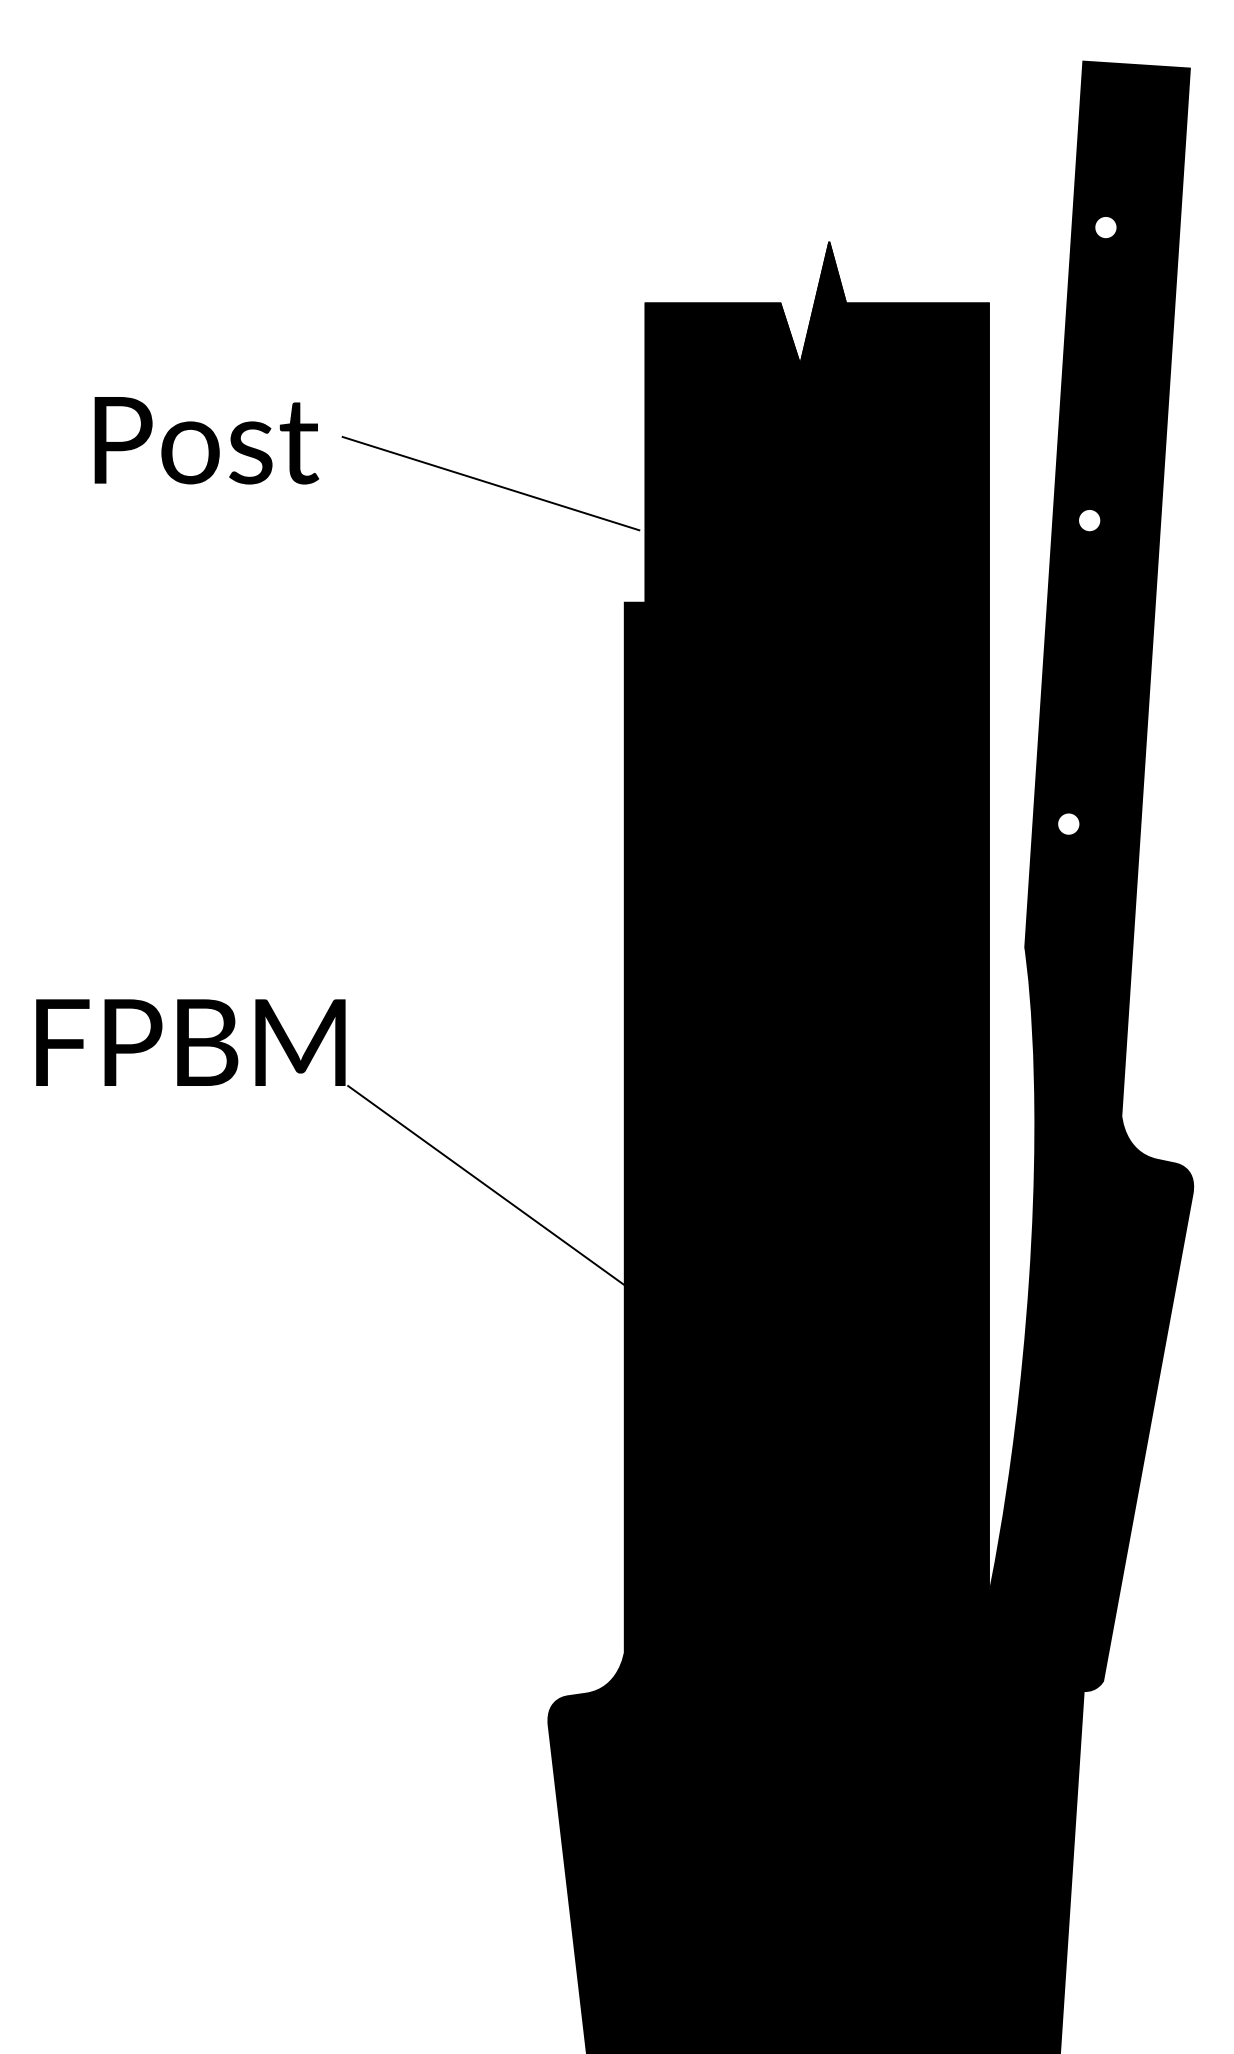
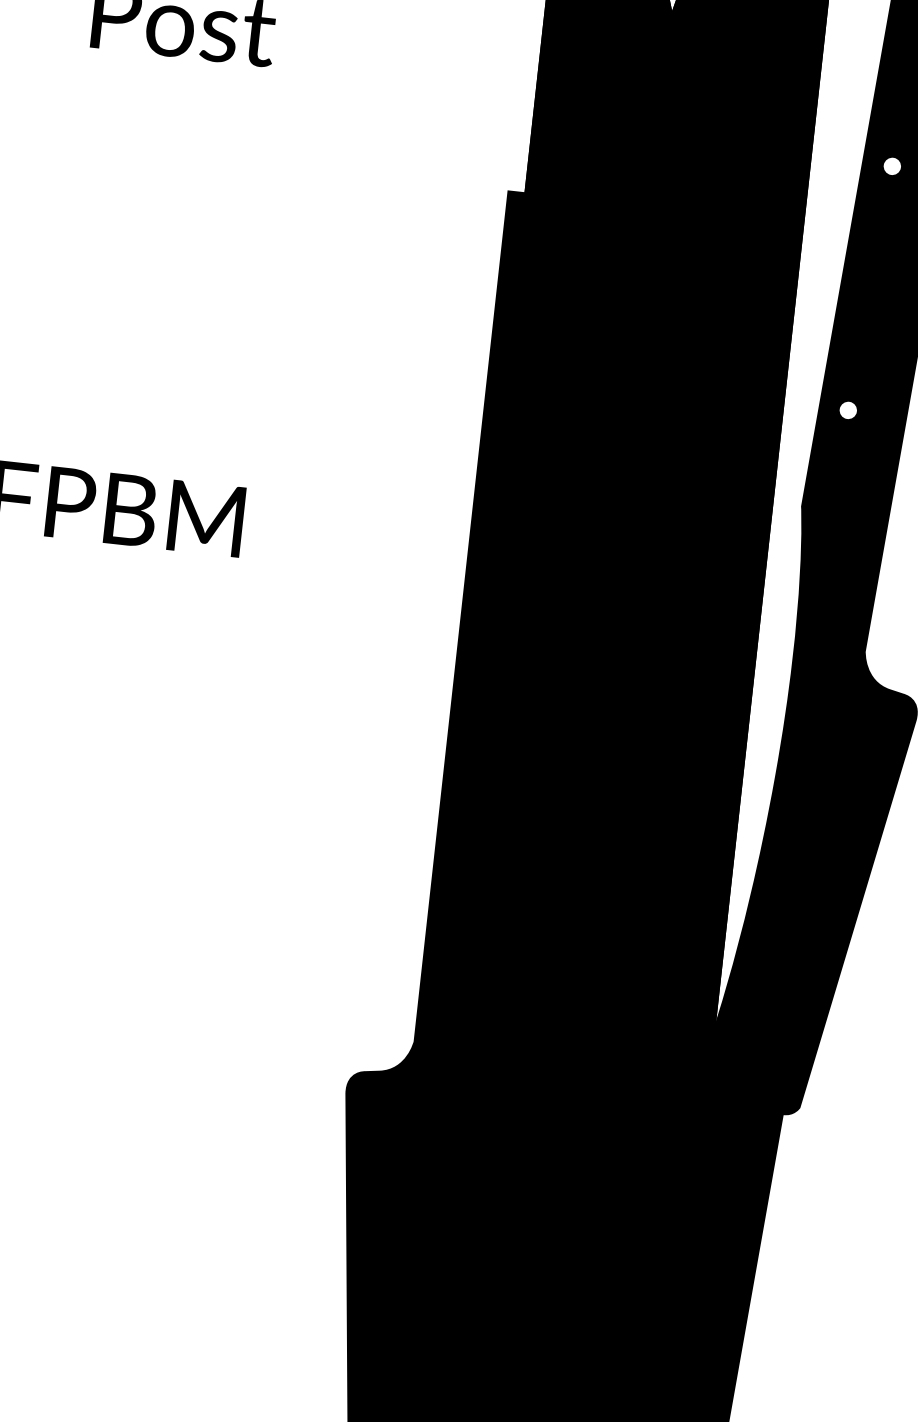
line: (490, 483) -> (410, 82), removed
line: (486, 1185) -> (344, 651), removed

